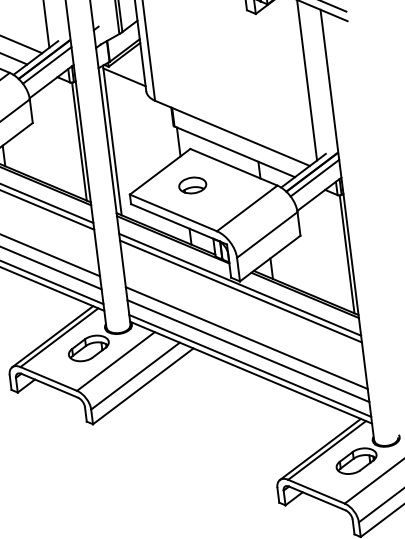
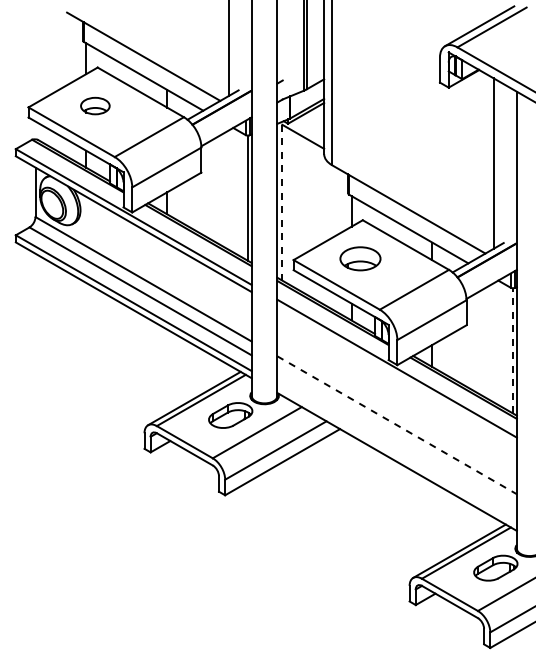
line: (46, 65) -> (223, 114), removed
line: (112, 139) -> (282, 200), solid -> dashed
line: (314, 177) -> (488, 266), removed
part: (192, 185) -> (360, 258), size x1.4
line: (346, 254) -> (512, 350), solid -> dashed
line: (240, 291) -> (396, 375), removed
line: (247, 338) -> (397, 425), solid -> dashed
line: (247, 351) -> (396, 439), removed
line: (249, 365) -> (396, 454), removed

